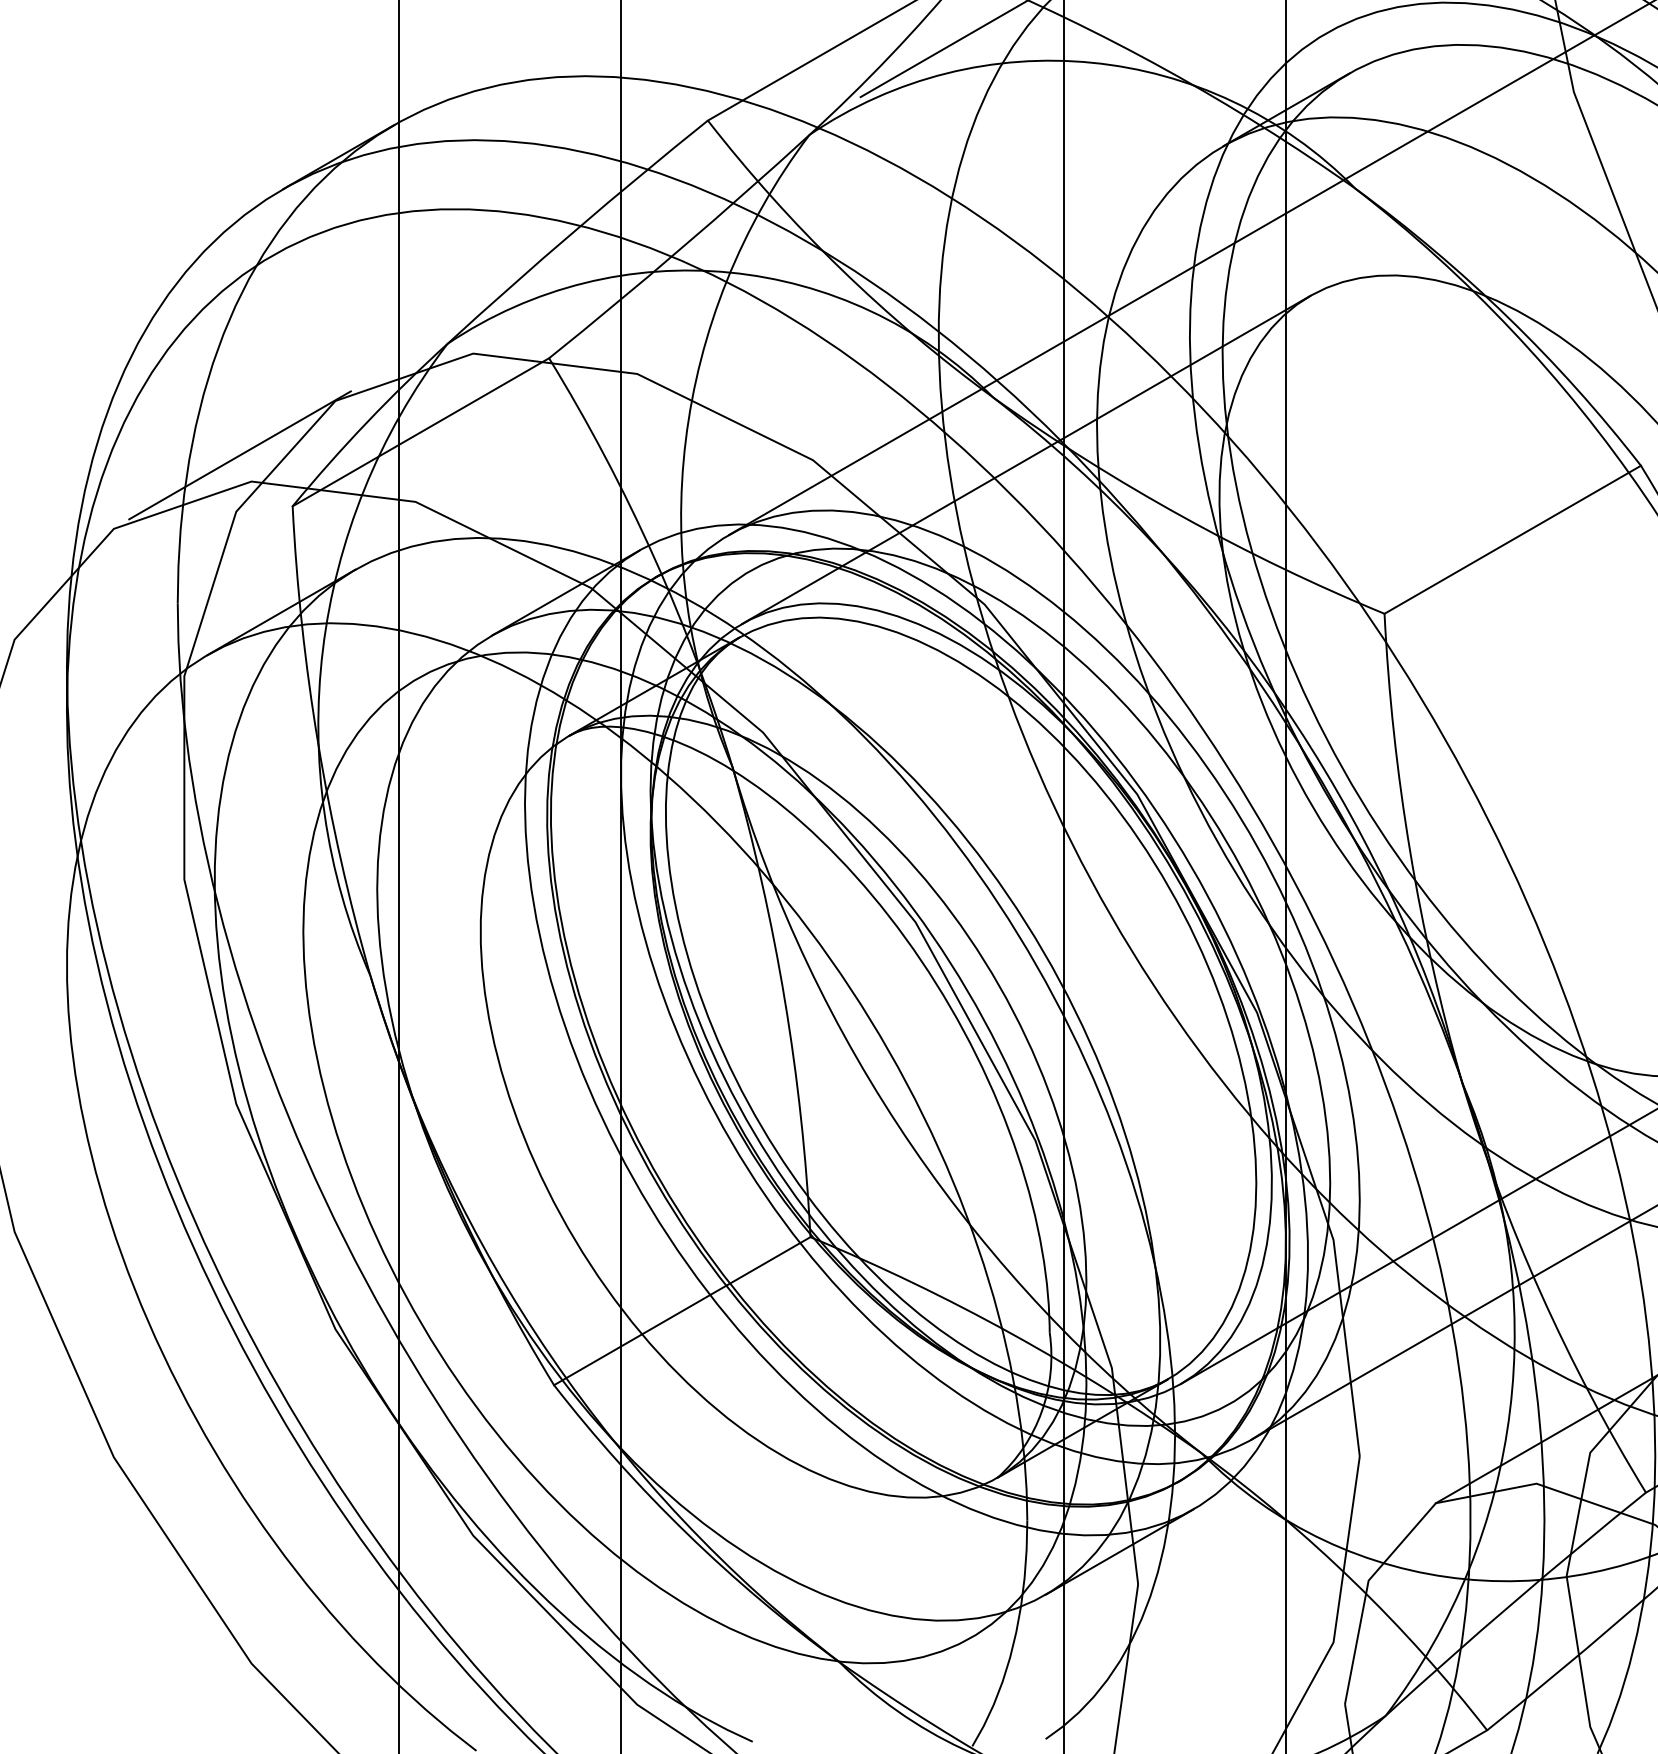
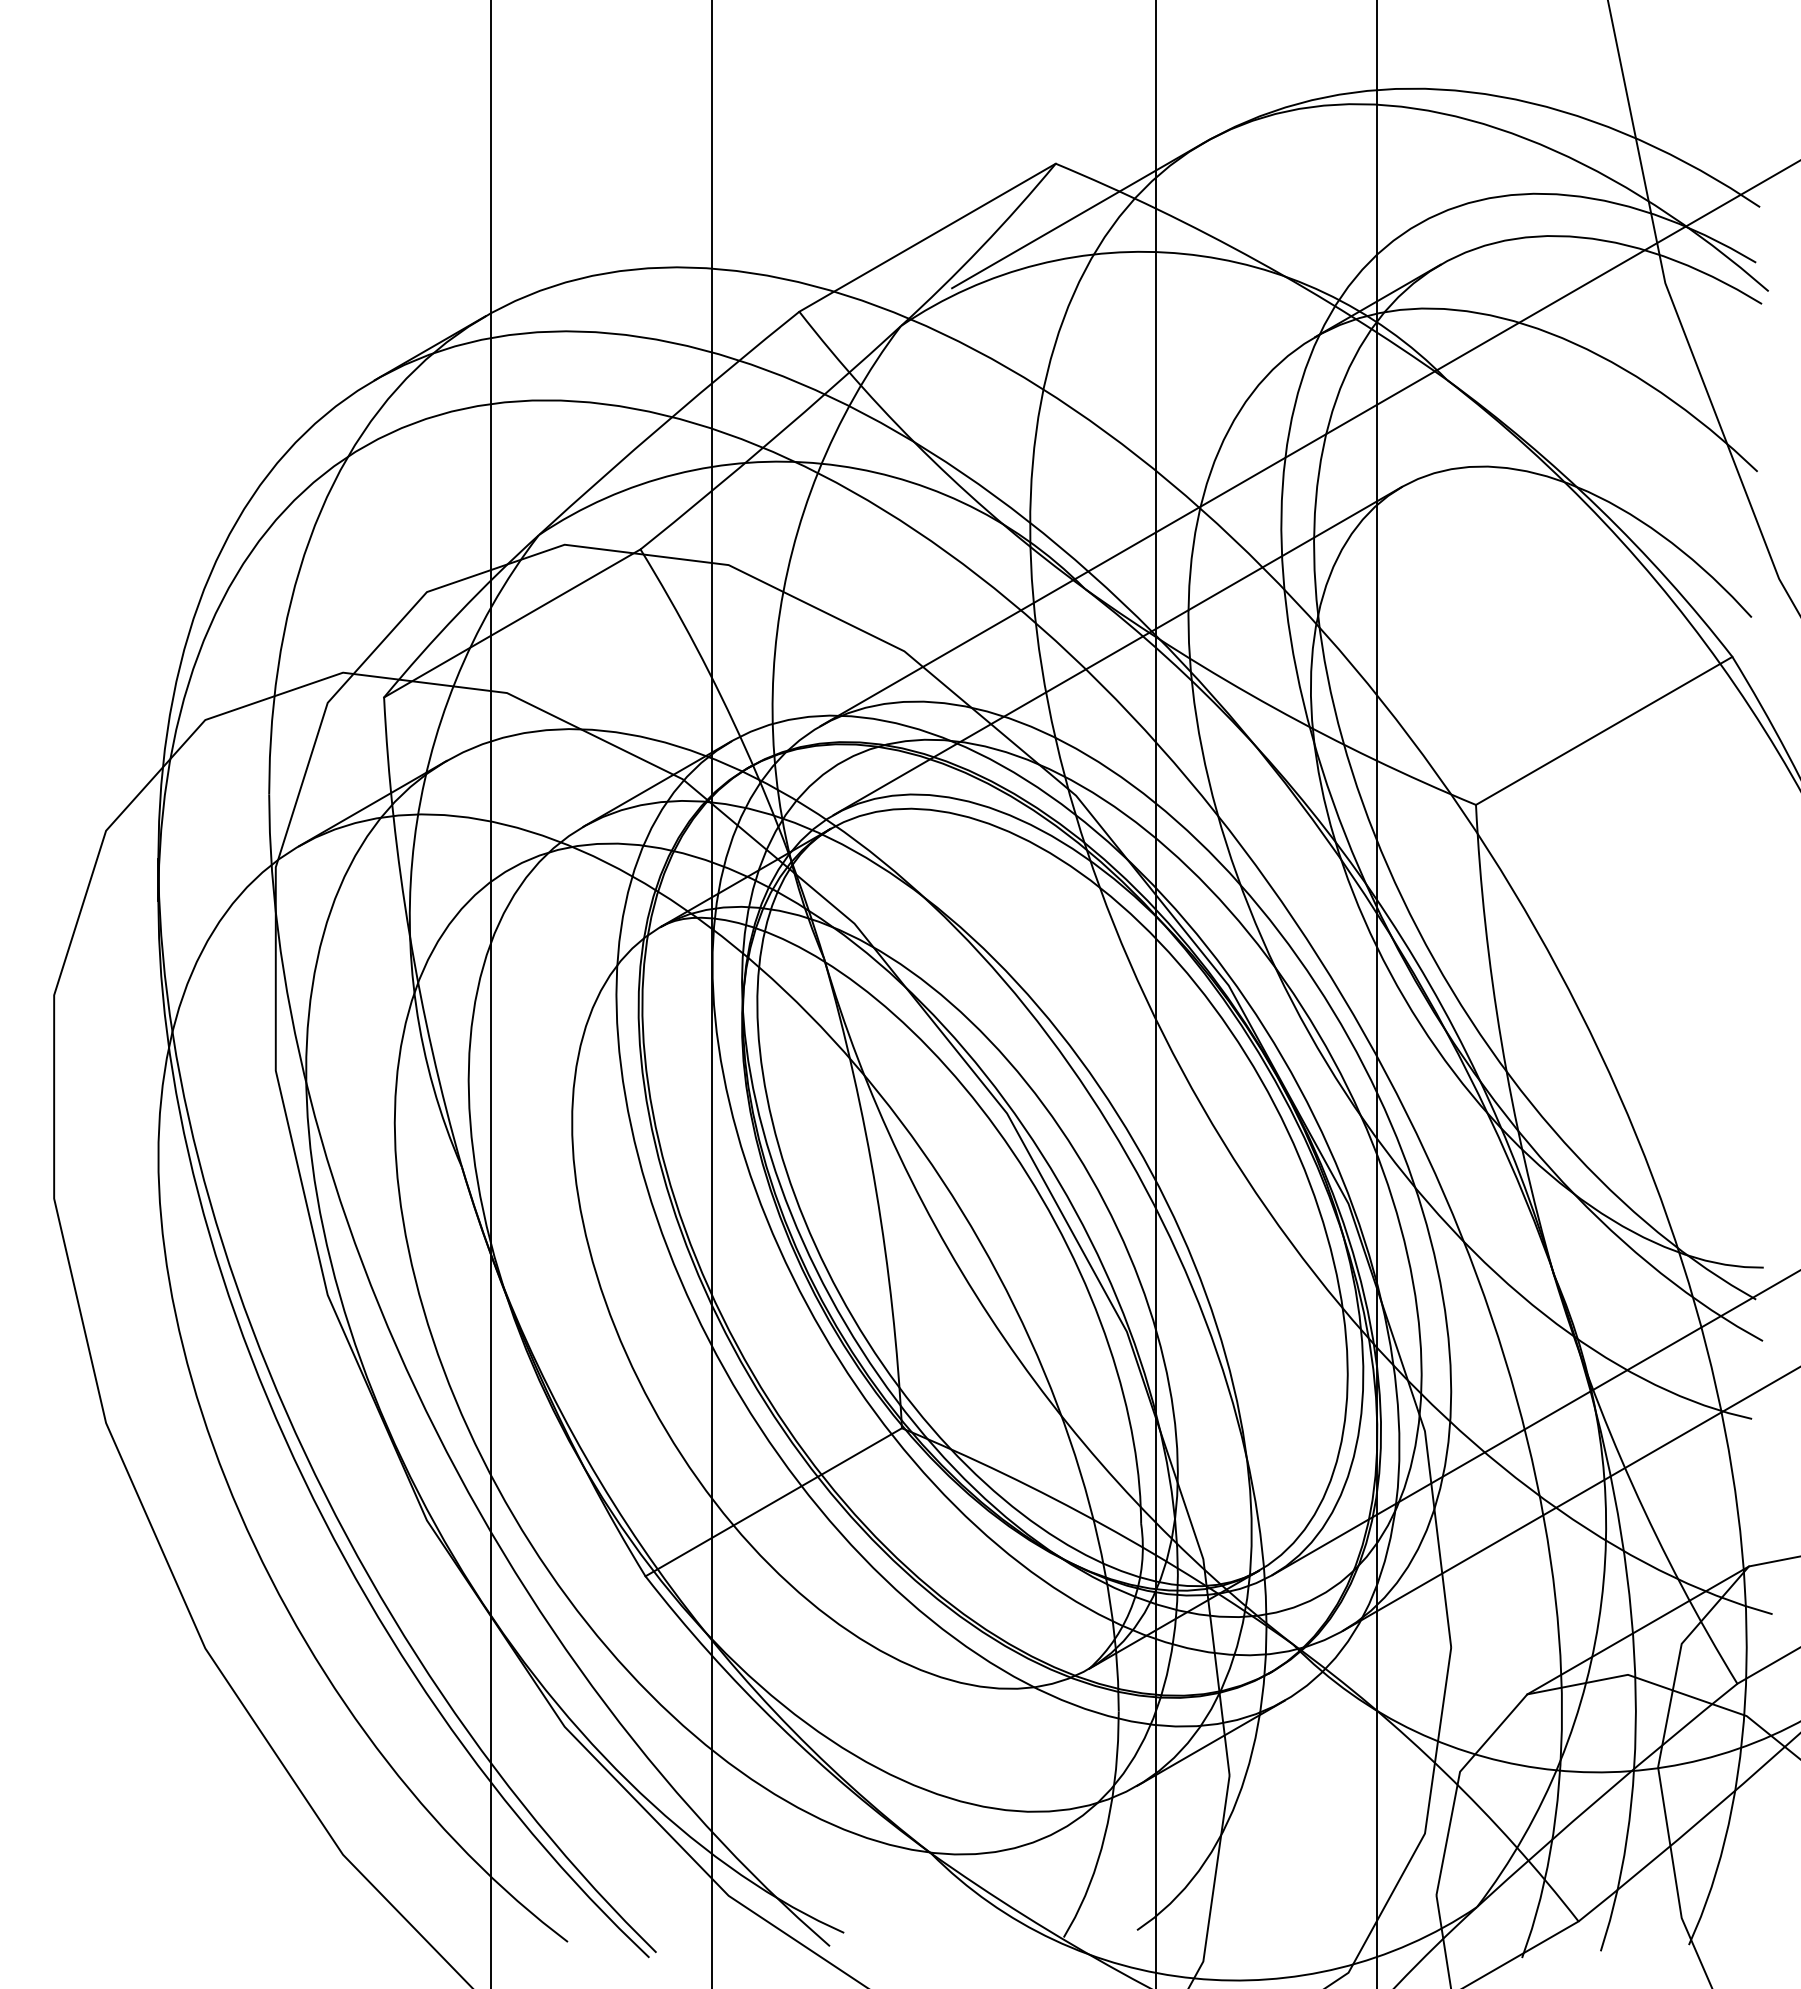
line: (240, 455) -> (331, 646), removed

